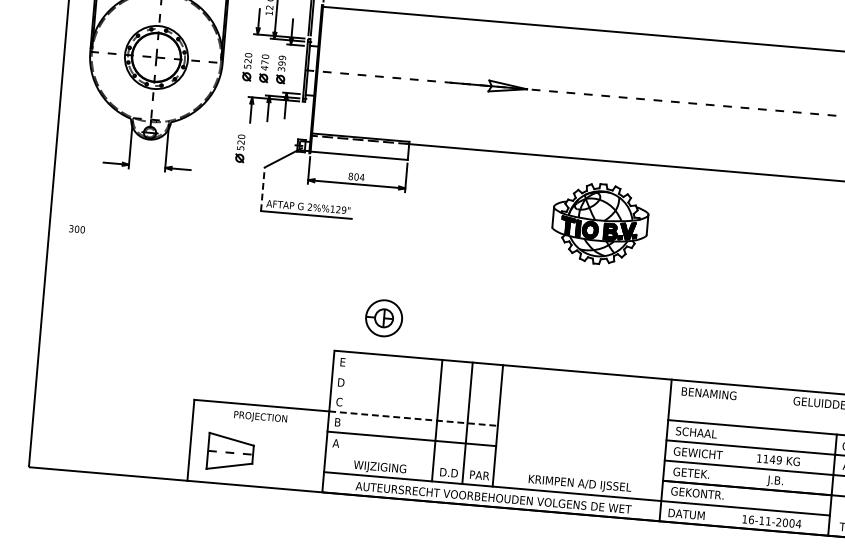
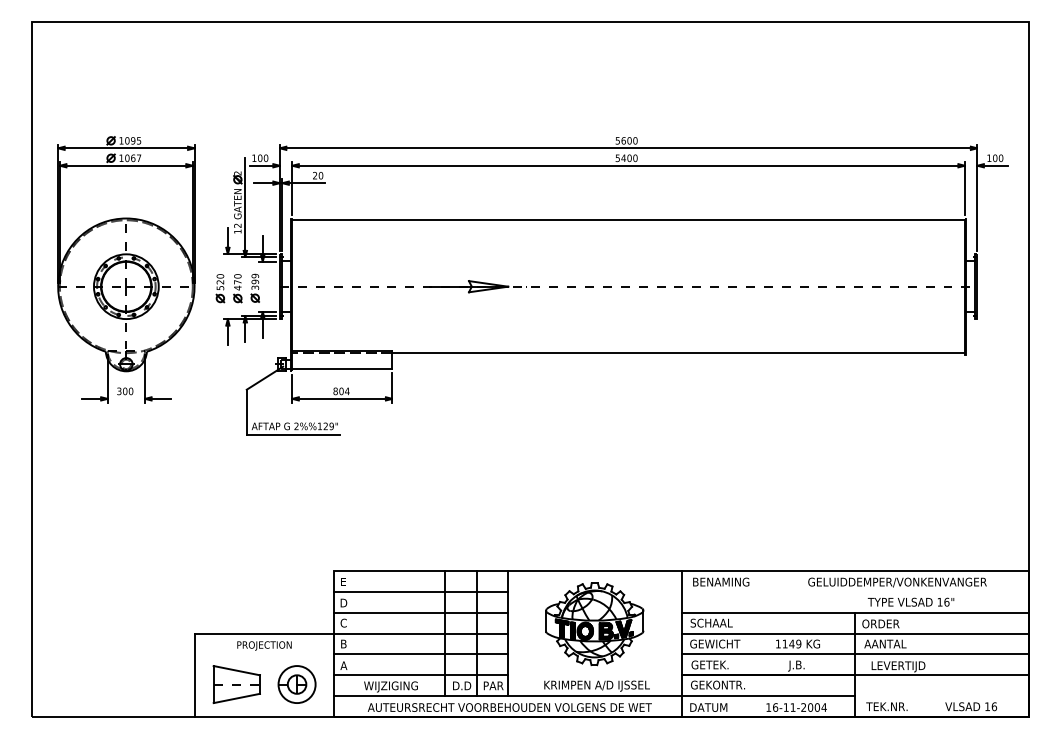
part: (240, 148) -> (220, 372), removed
line: (262, 188) -> (246, 411), dashed -> solid
part: (599, 224) -> (594, 624), moved
text: (77, 229) -> (125, 391), moved
part: (383, 318) -> (296, 684), moved
line: (416, 377) -> (420, 591), added
line: (414, 398) -> (420, 612), added
line: (414, 418) -> (421, 633), dashed -> solid
line: (409, 459) -> (420, 675), added

